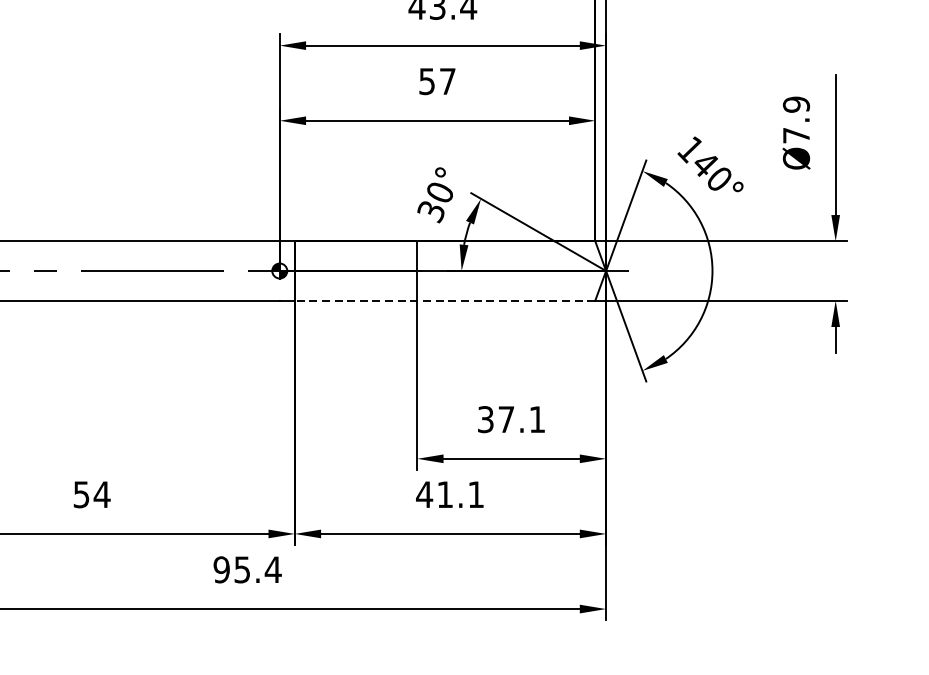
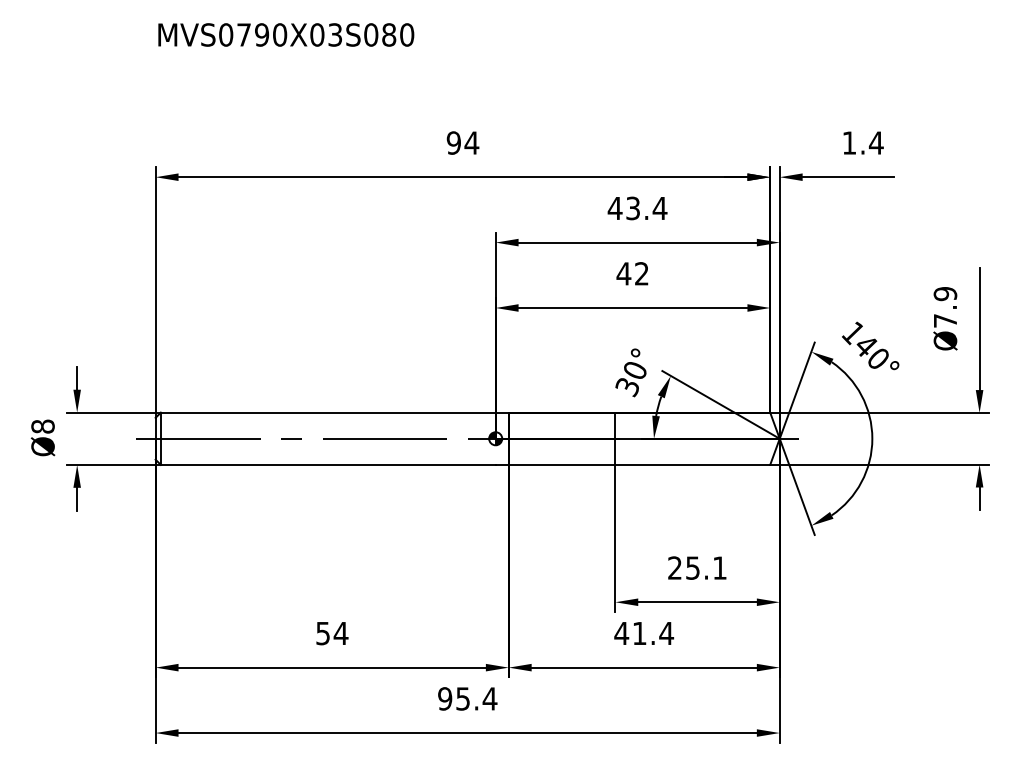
text: (436, 81) -> (632, 273), 57 -> 42
line: (444, 300) -> (639, 464), dashed -> solid
text: (495, 418) -> (683, 567), 37.1 -> 25.1
text: (476, 494) -> (666, 633), 41.1 -> 41.4

